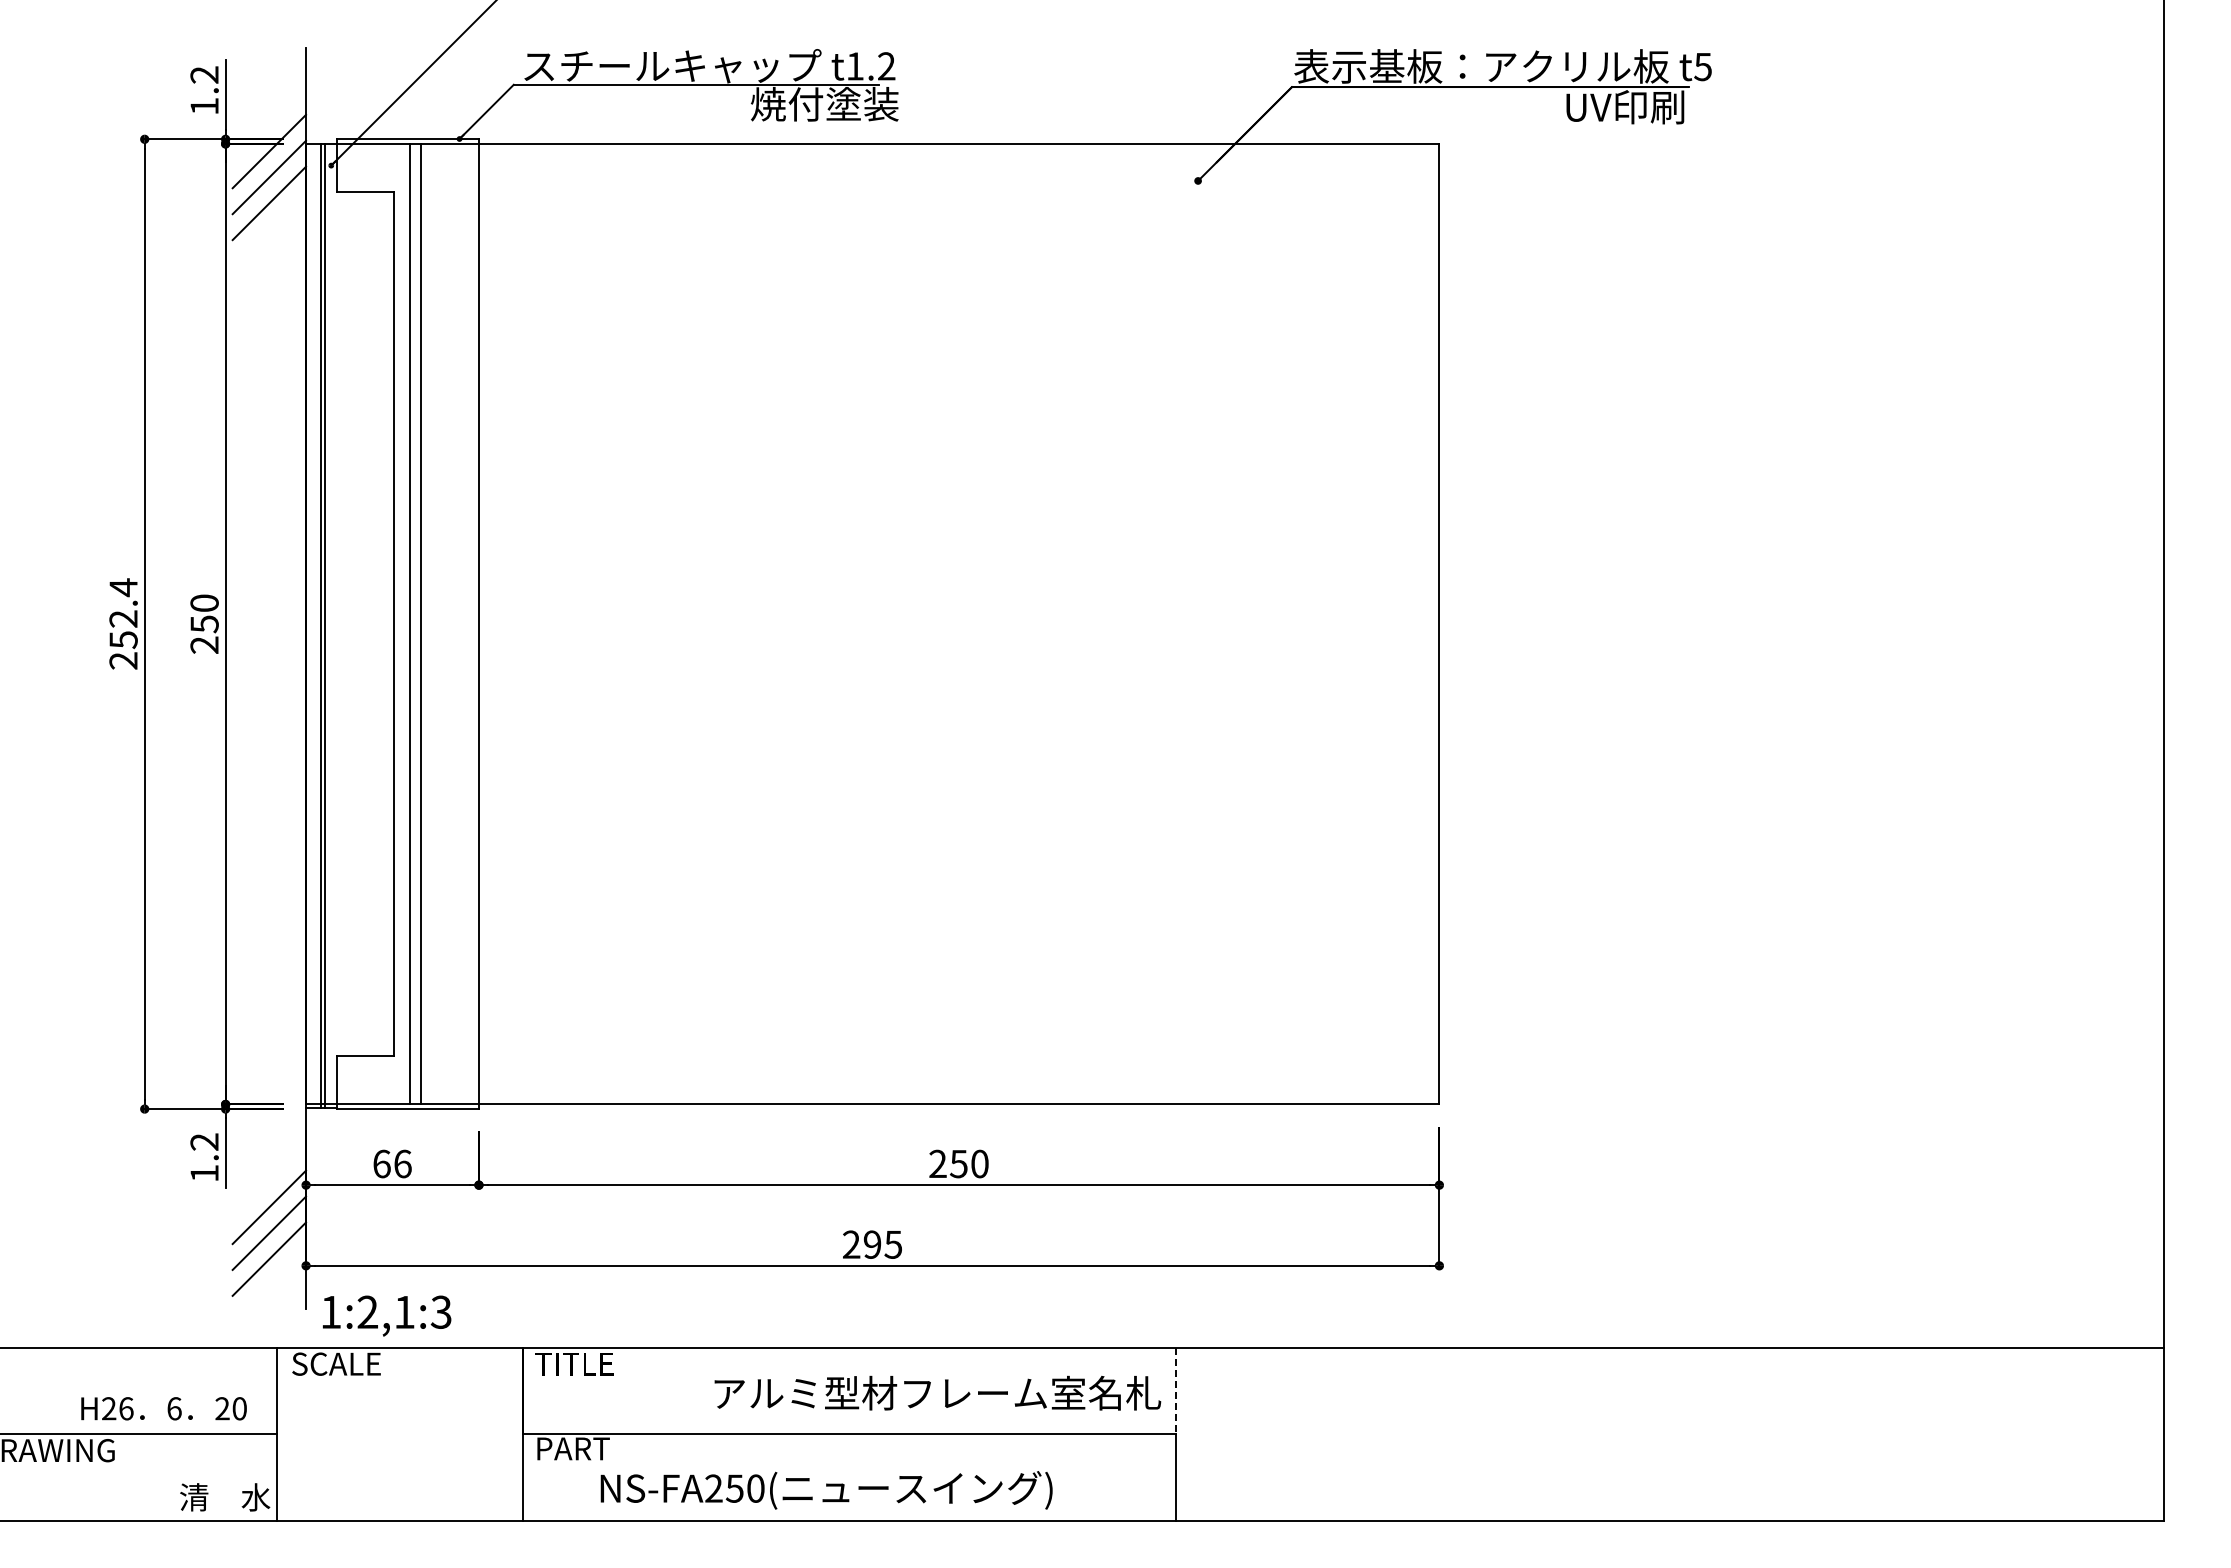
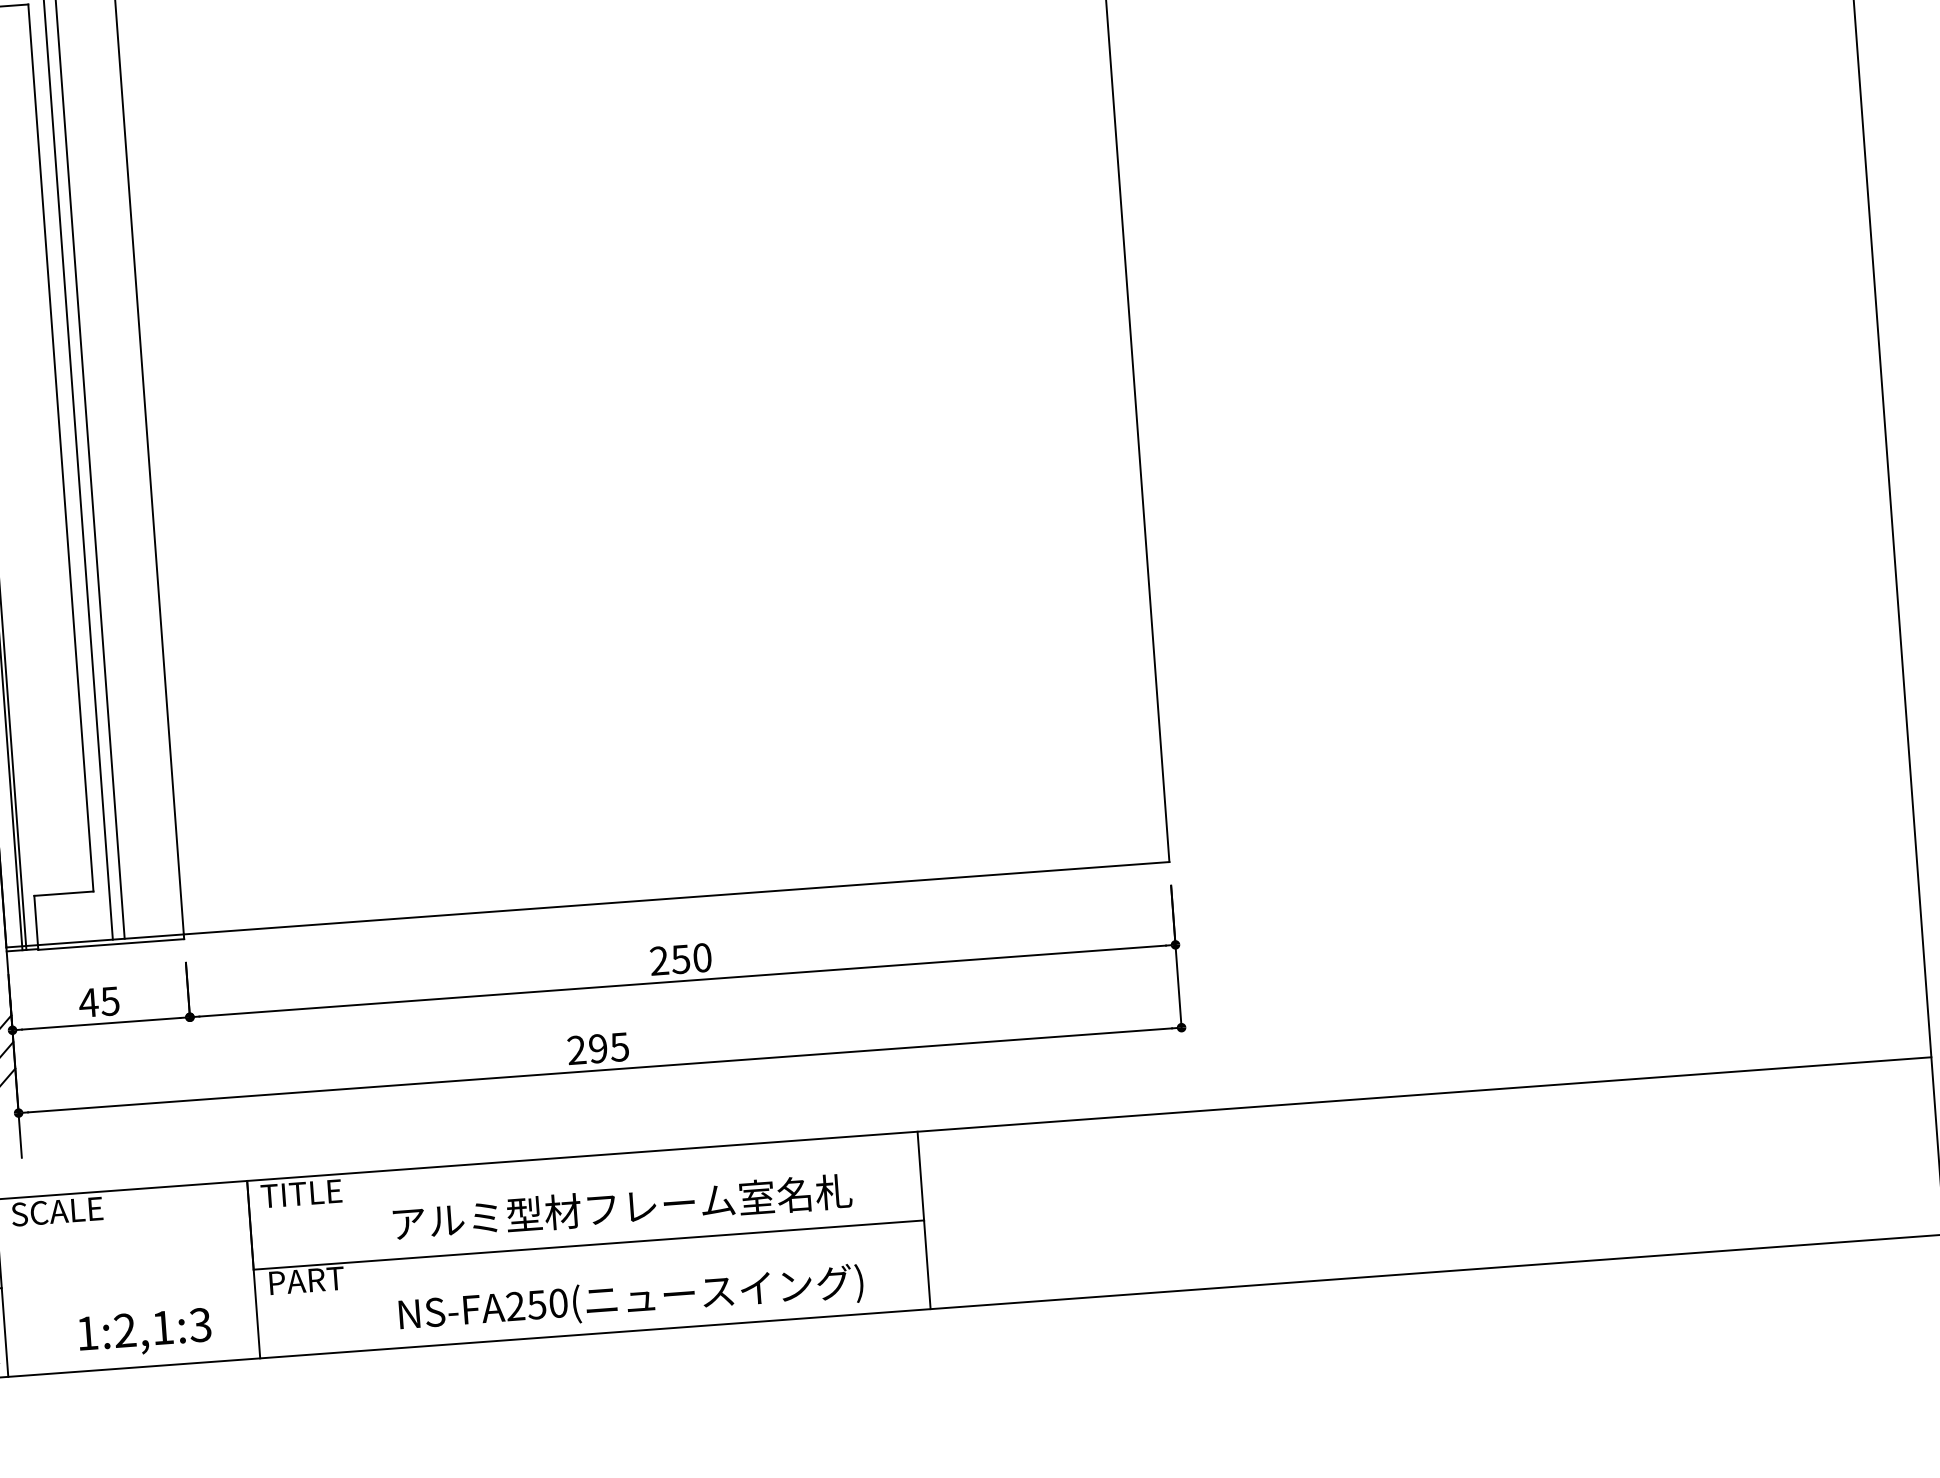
text: (391, 1163) -> (98, 1001), 66 -> 45
text: (387, 1315) -> (145, 1332), moved
line: (1176, 1391) -> (921, 1176), dashed -> solid
text: (937, 1392) -> (622, 1206), moved
text: (826, 1490) -> (631, 1299), moved

